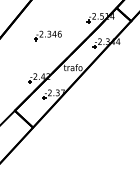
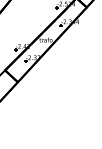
part: (46, 35) -> (27, 17), removed

